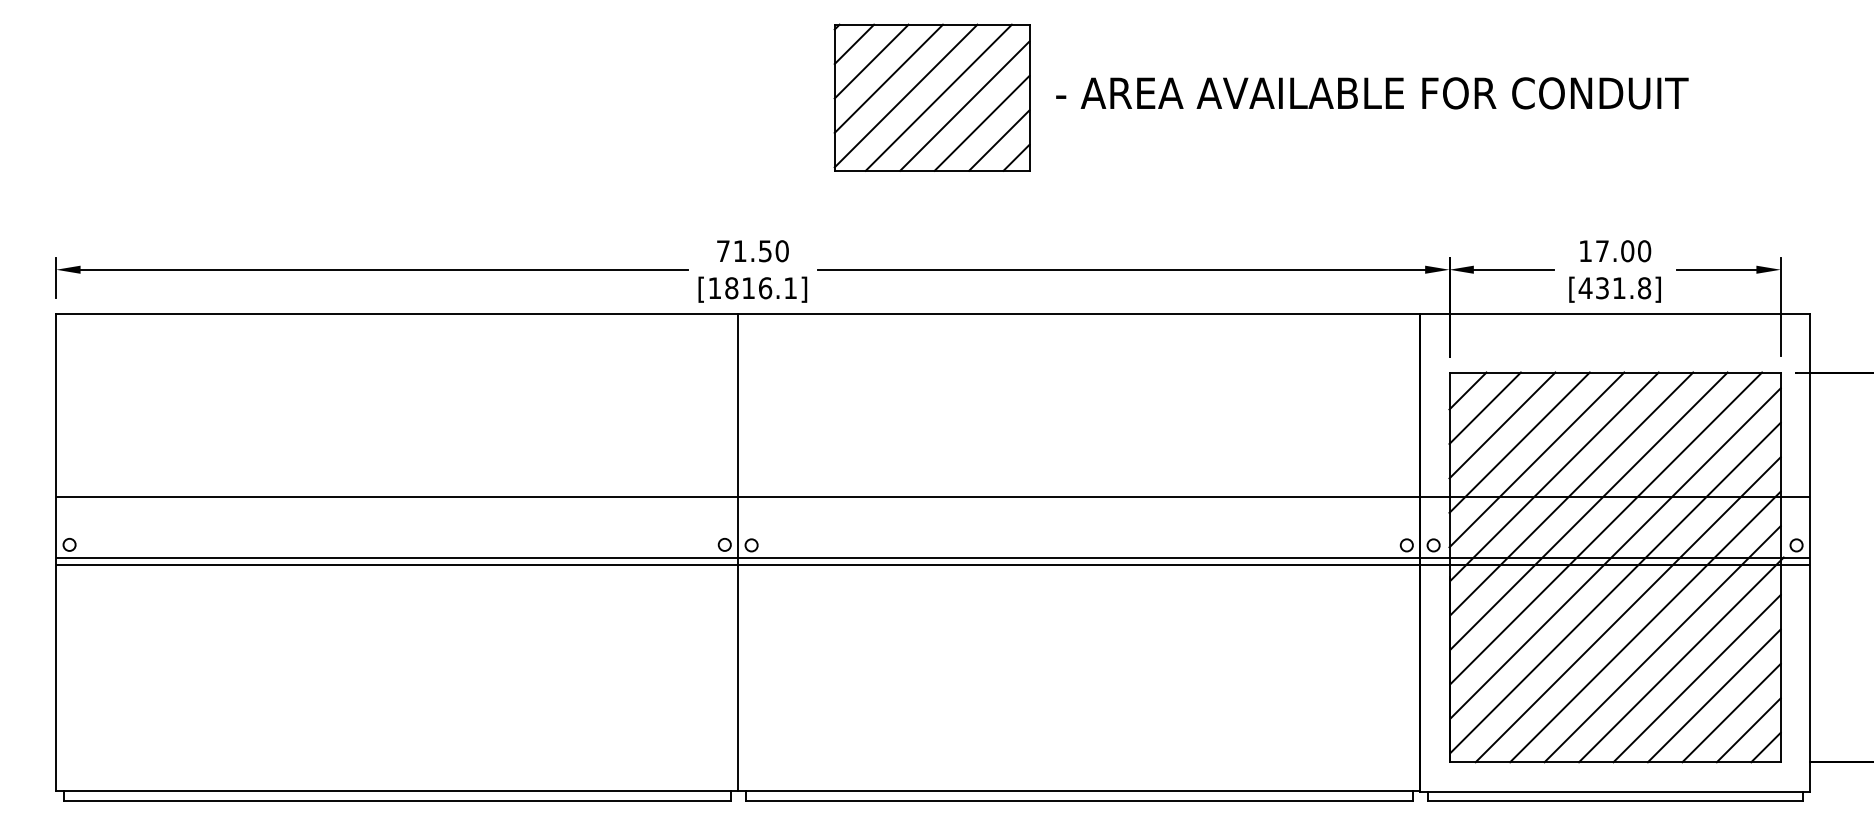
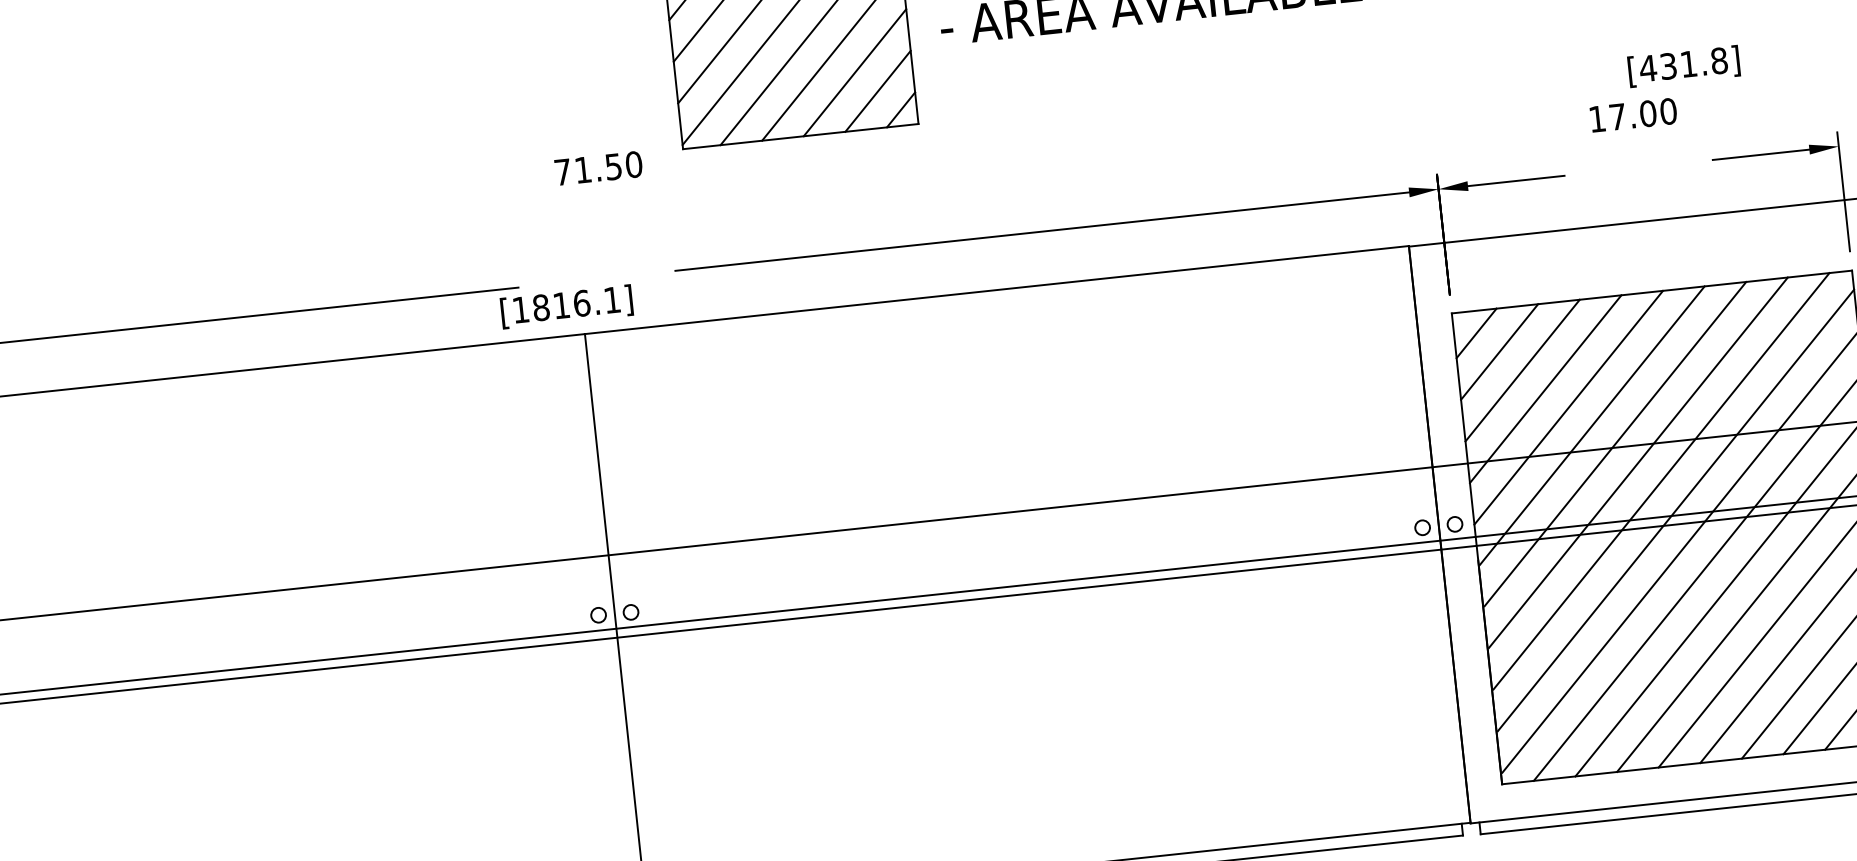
text: (752, 251) -> (598, 168), moved
text: (1615, 251) -> (1633, 115), moved
text: (752, 289) -> (566, 306), moved
text: (1614, 289) -> (1683, 66), moved

